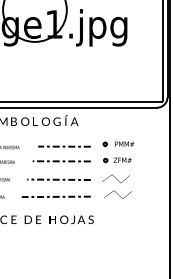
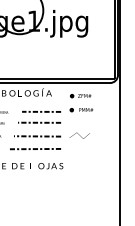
part: (116, 160) -> (80, 96), moved
line: (118, 194) -> (81, 147), removed

